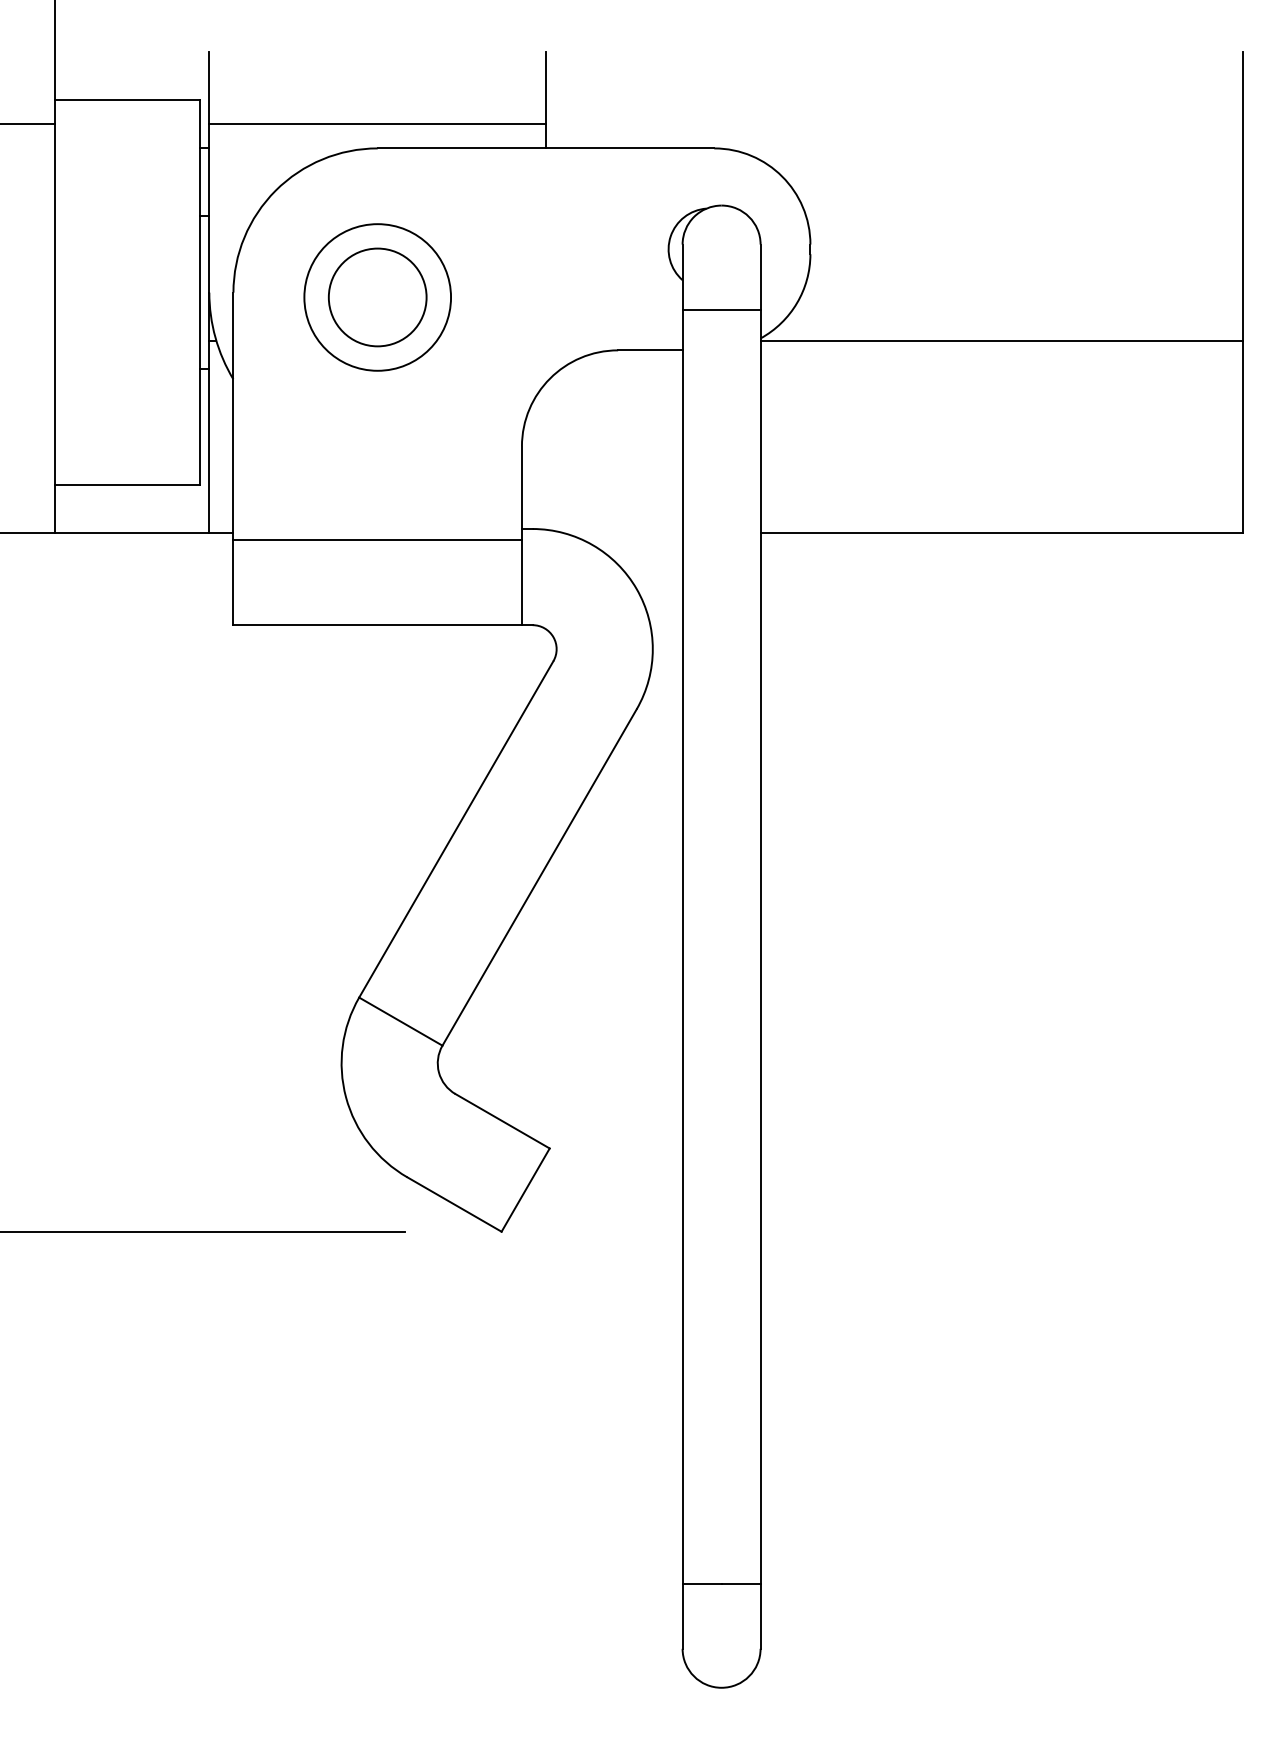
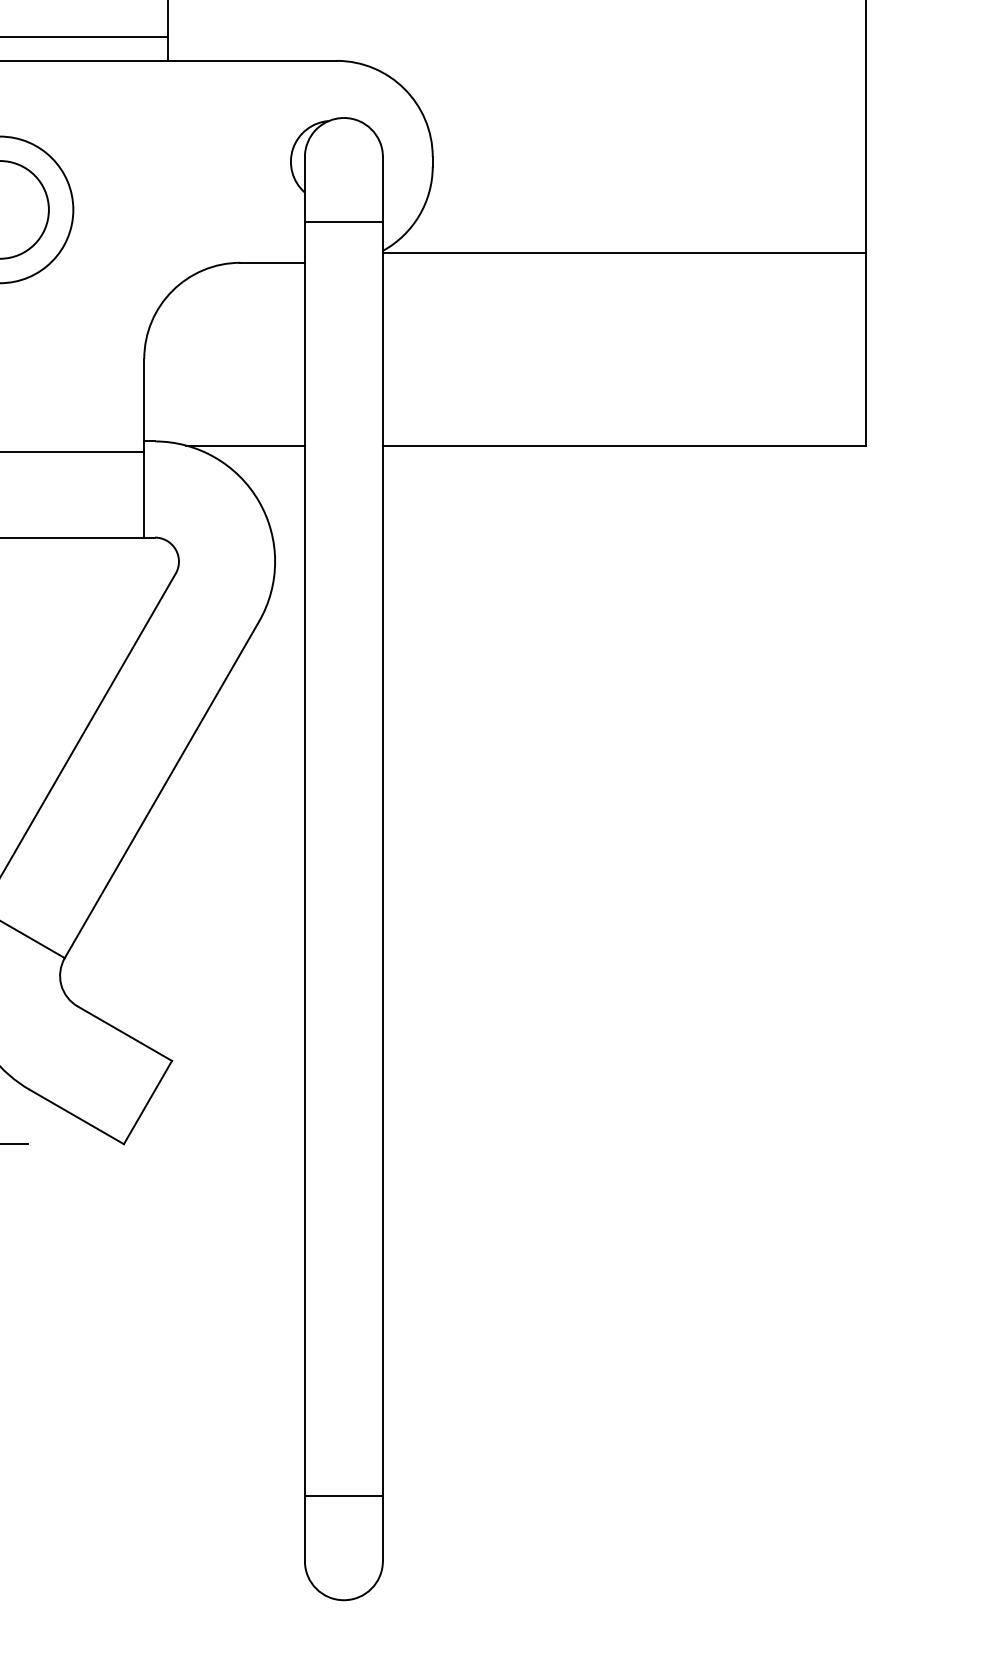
line: (622, 533) -> (244, 445), added

